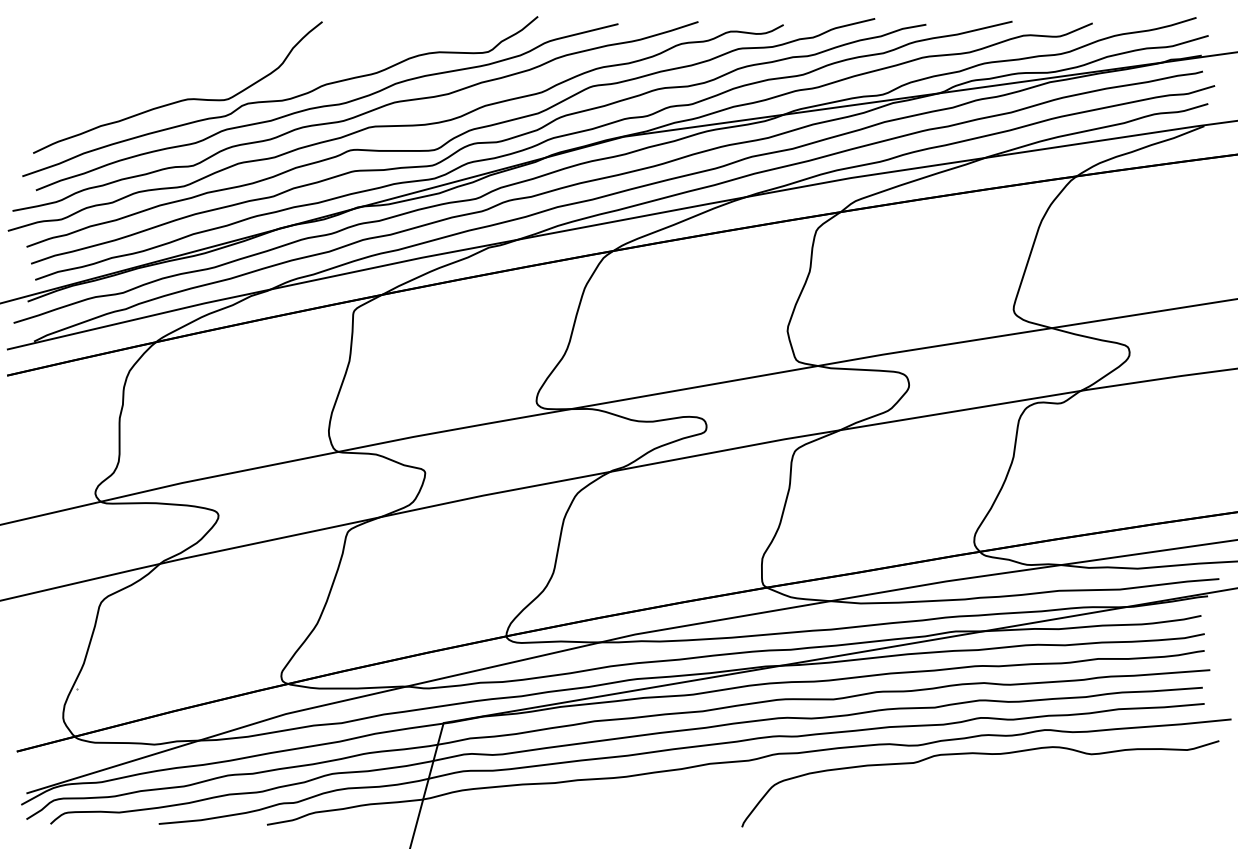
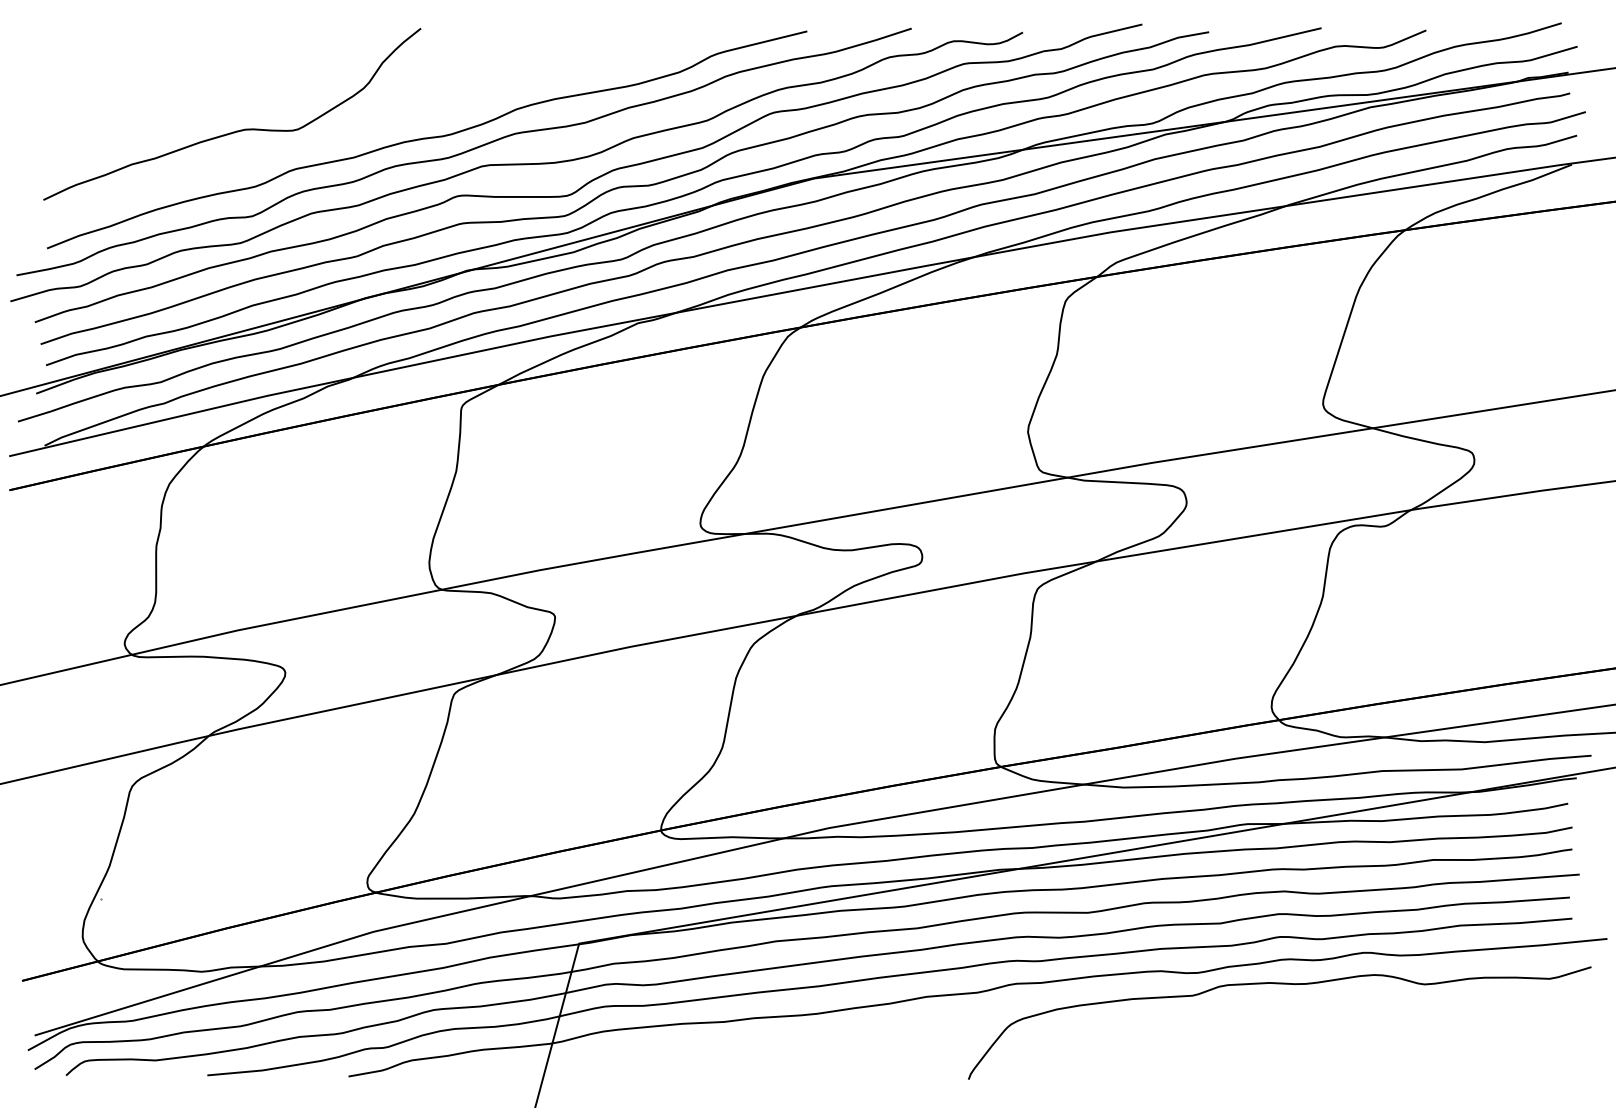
curve: (280, 99) -> (366, 129), removed

